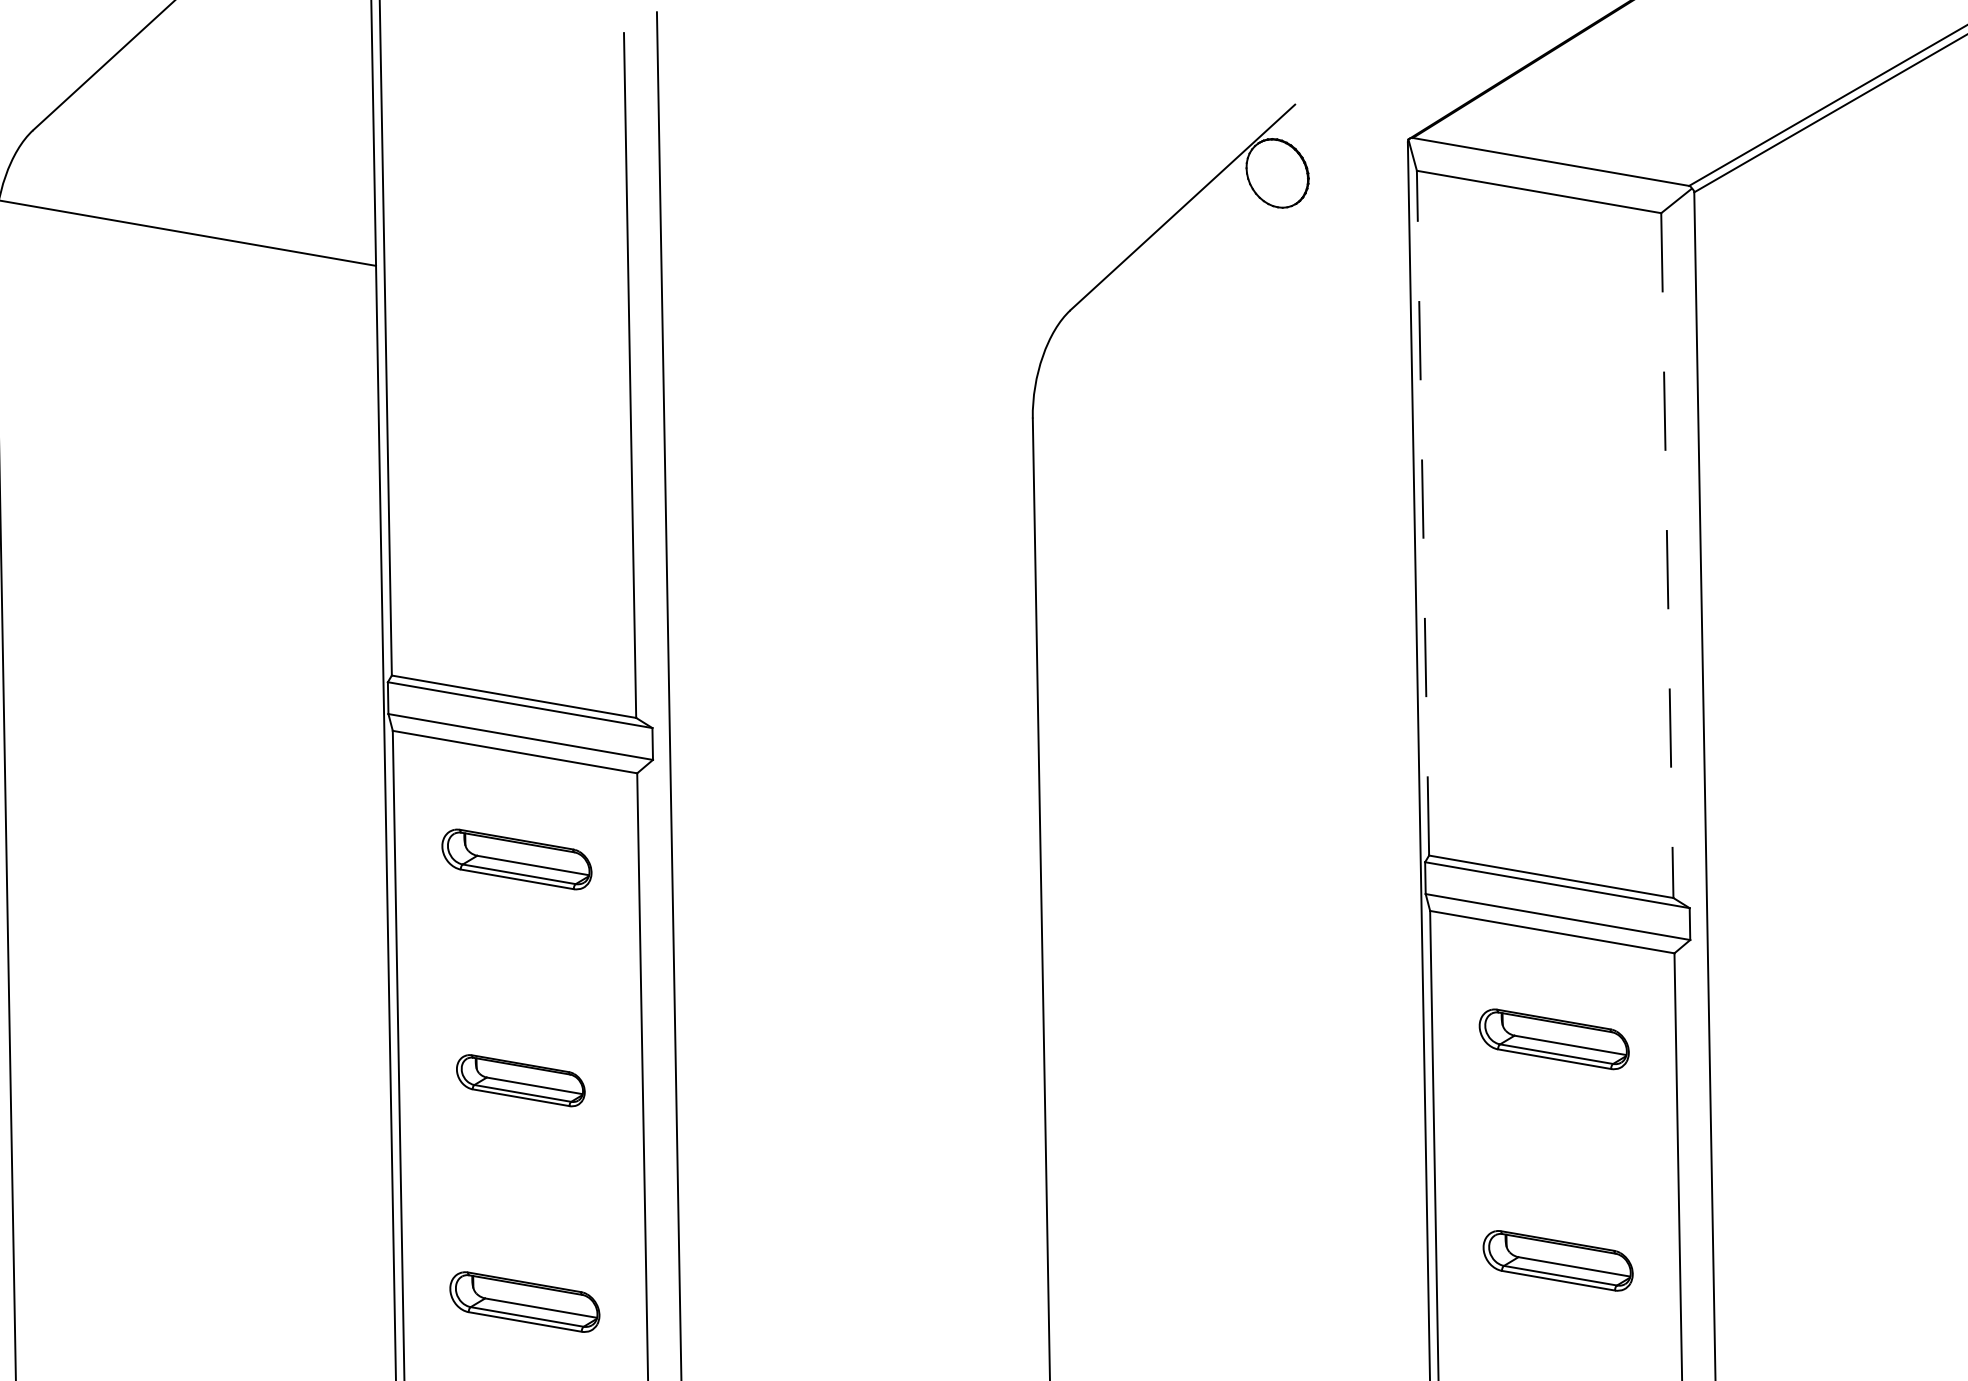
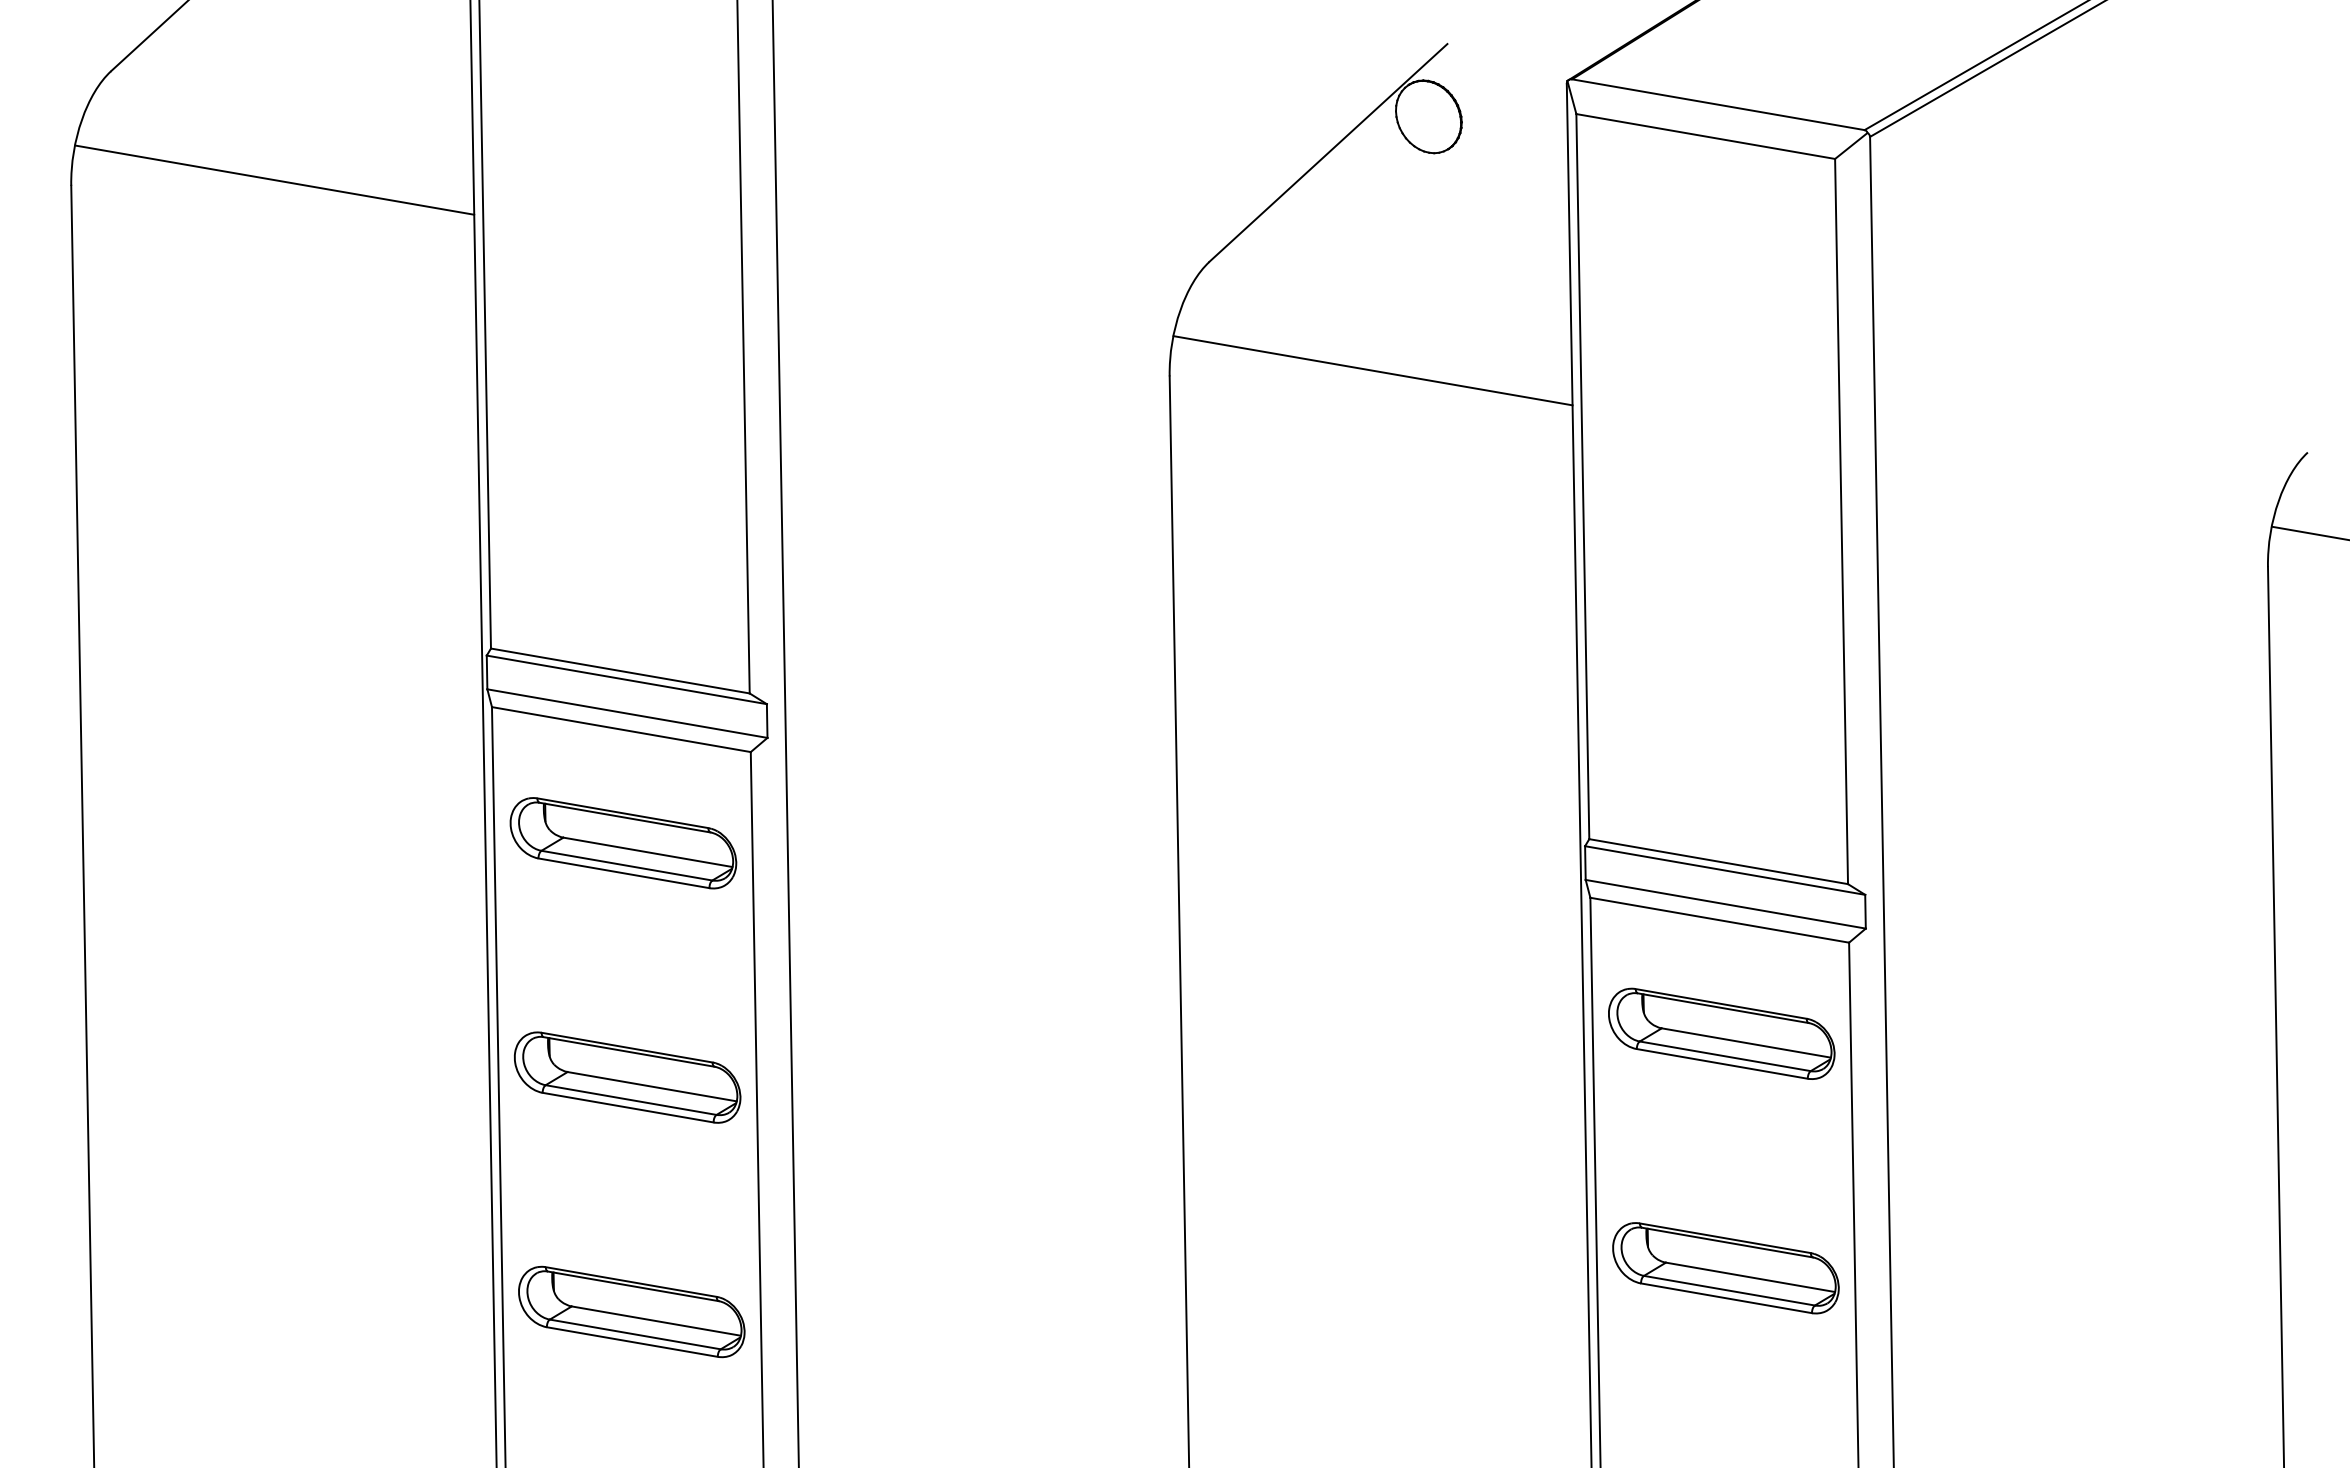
line: (1224, 412) -> (1372, 370), added
line: (1422, 513) -> (1582, 476), dashed -> solid
line: (1667, 555) -> (1841, 521), dashed -> solid
part: (517, 859) -> (623, 843), size x1.43
part: (1553, 1039) -> (1721, 1033), size x1.43
part: (520, 1080) -> (627, 1077), size x1.67
part: (1557, 1261) -> (1725, 1268), size x1.43
part: (524, 1301) -> (631, 1311), size x1.43

